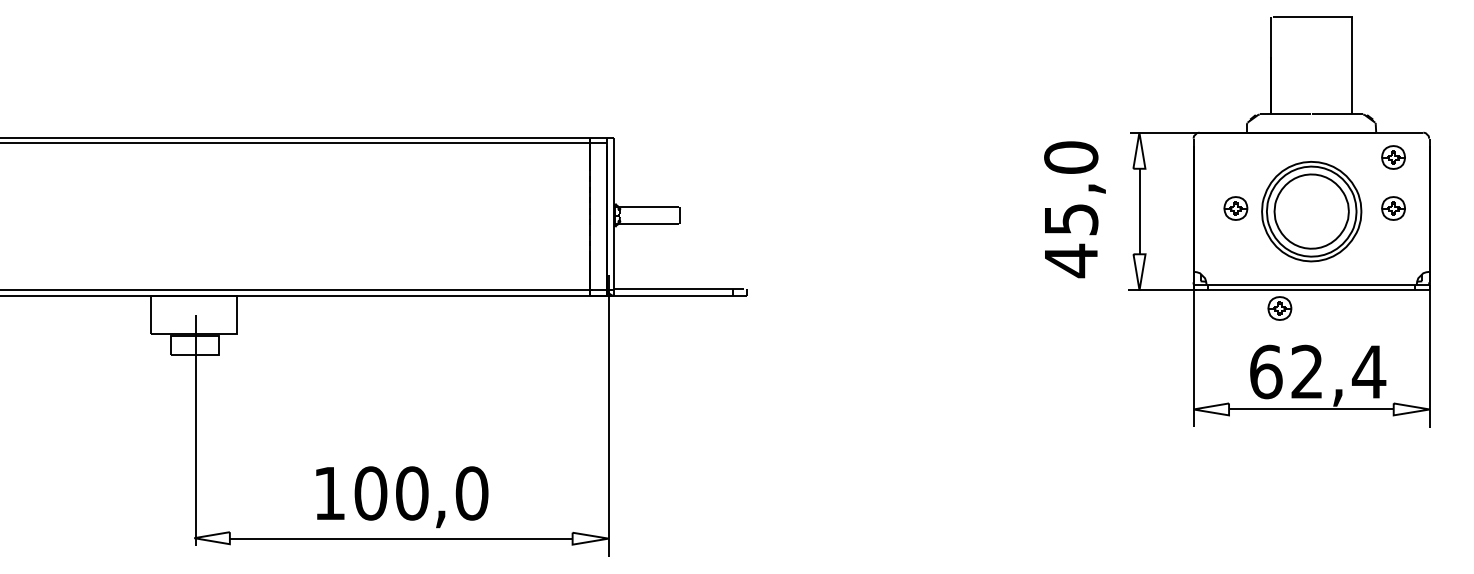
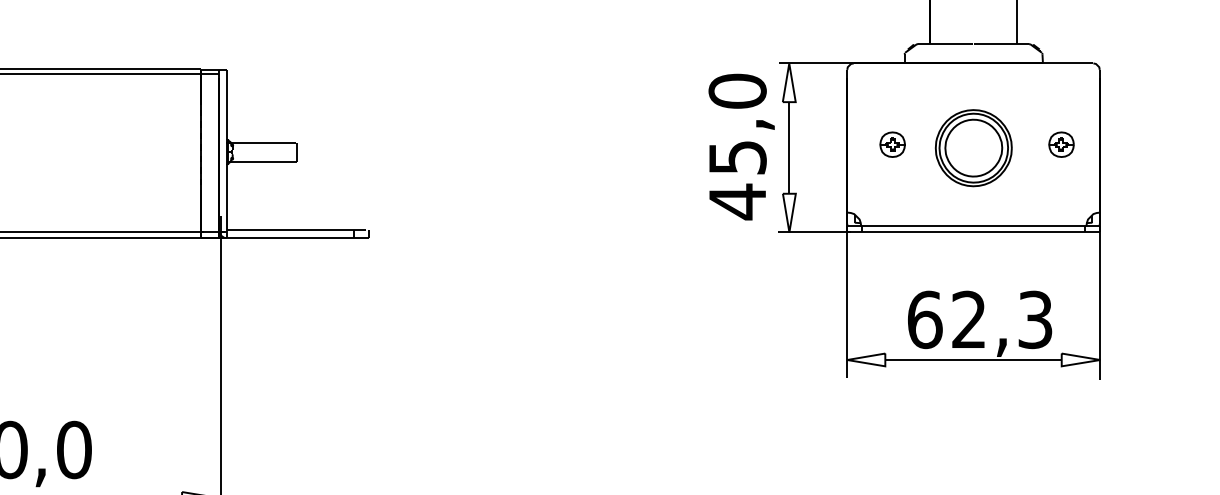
part: (1393, 157) -> (1061, 90), removed
text: (1074, 209) -> (741, 146), moved
part: (1311, 211) -> (973, 147), size x0.71
part: (1279, 308) -> (939, 251), removed
text: (1368, 371) -> (1034, 319), 62,4 -> 62,3

